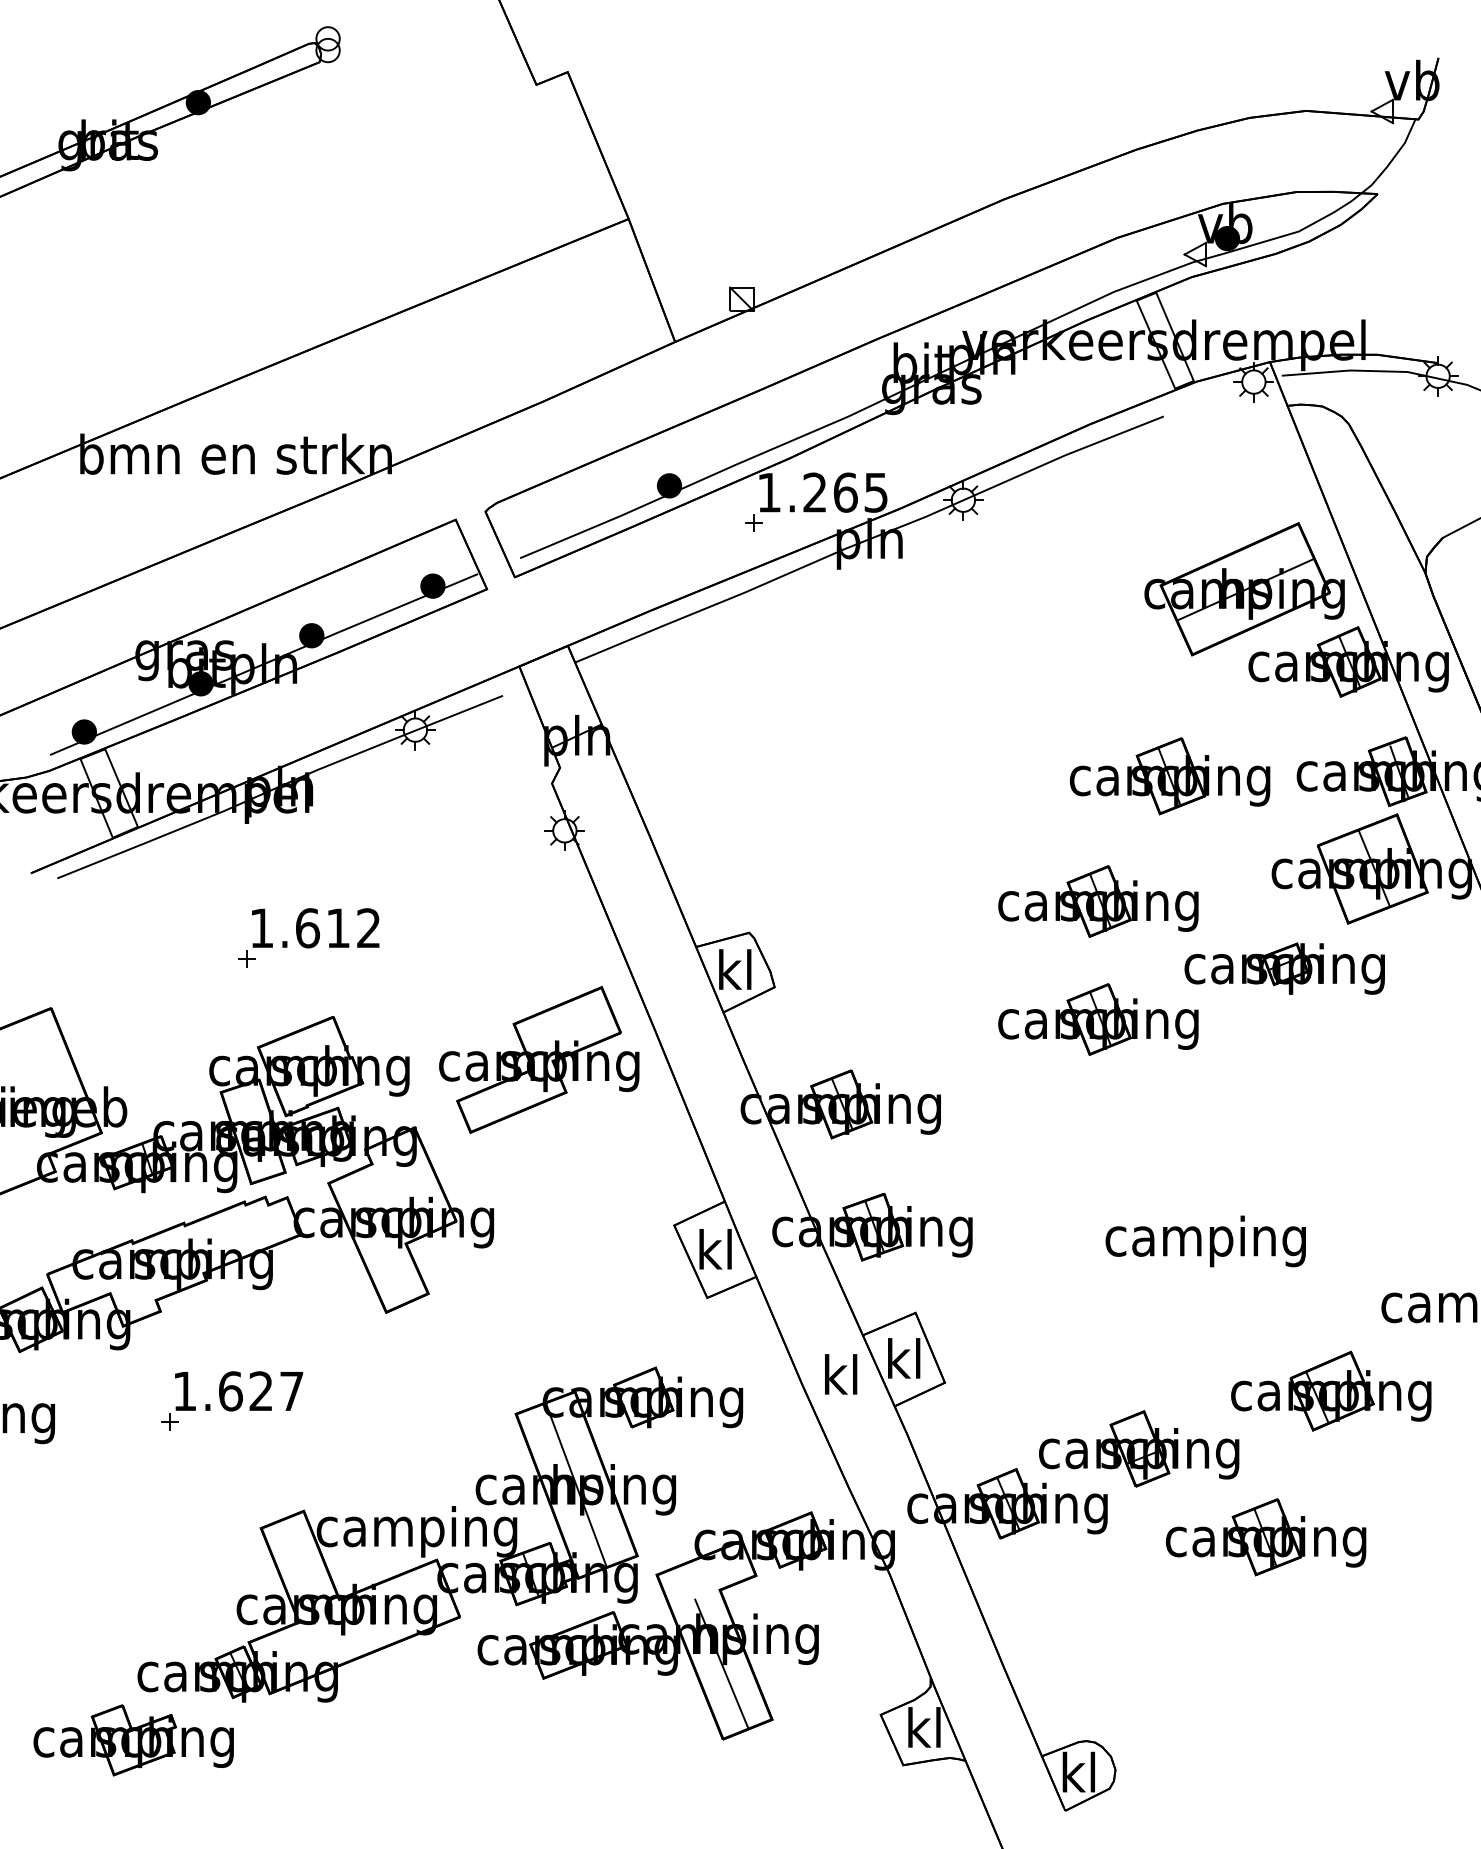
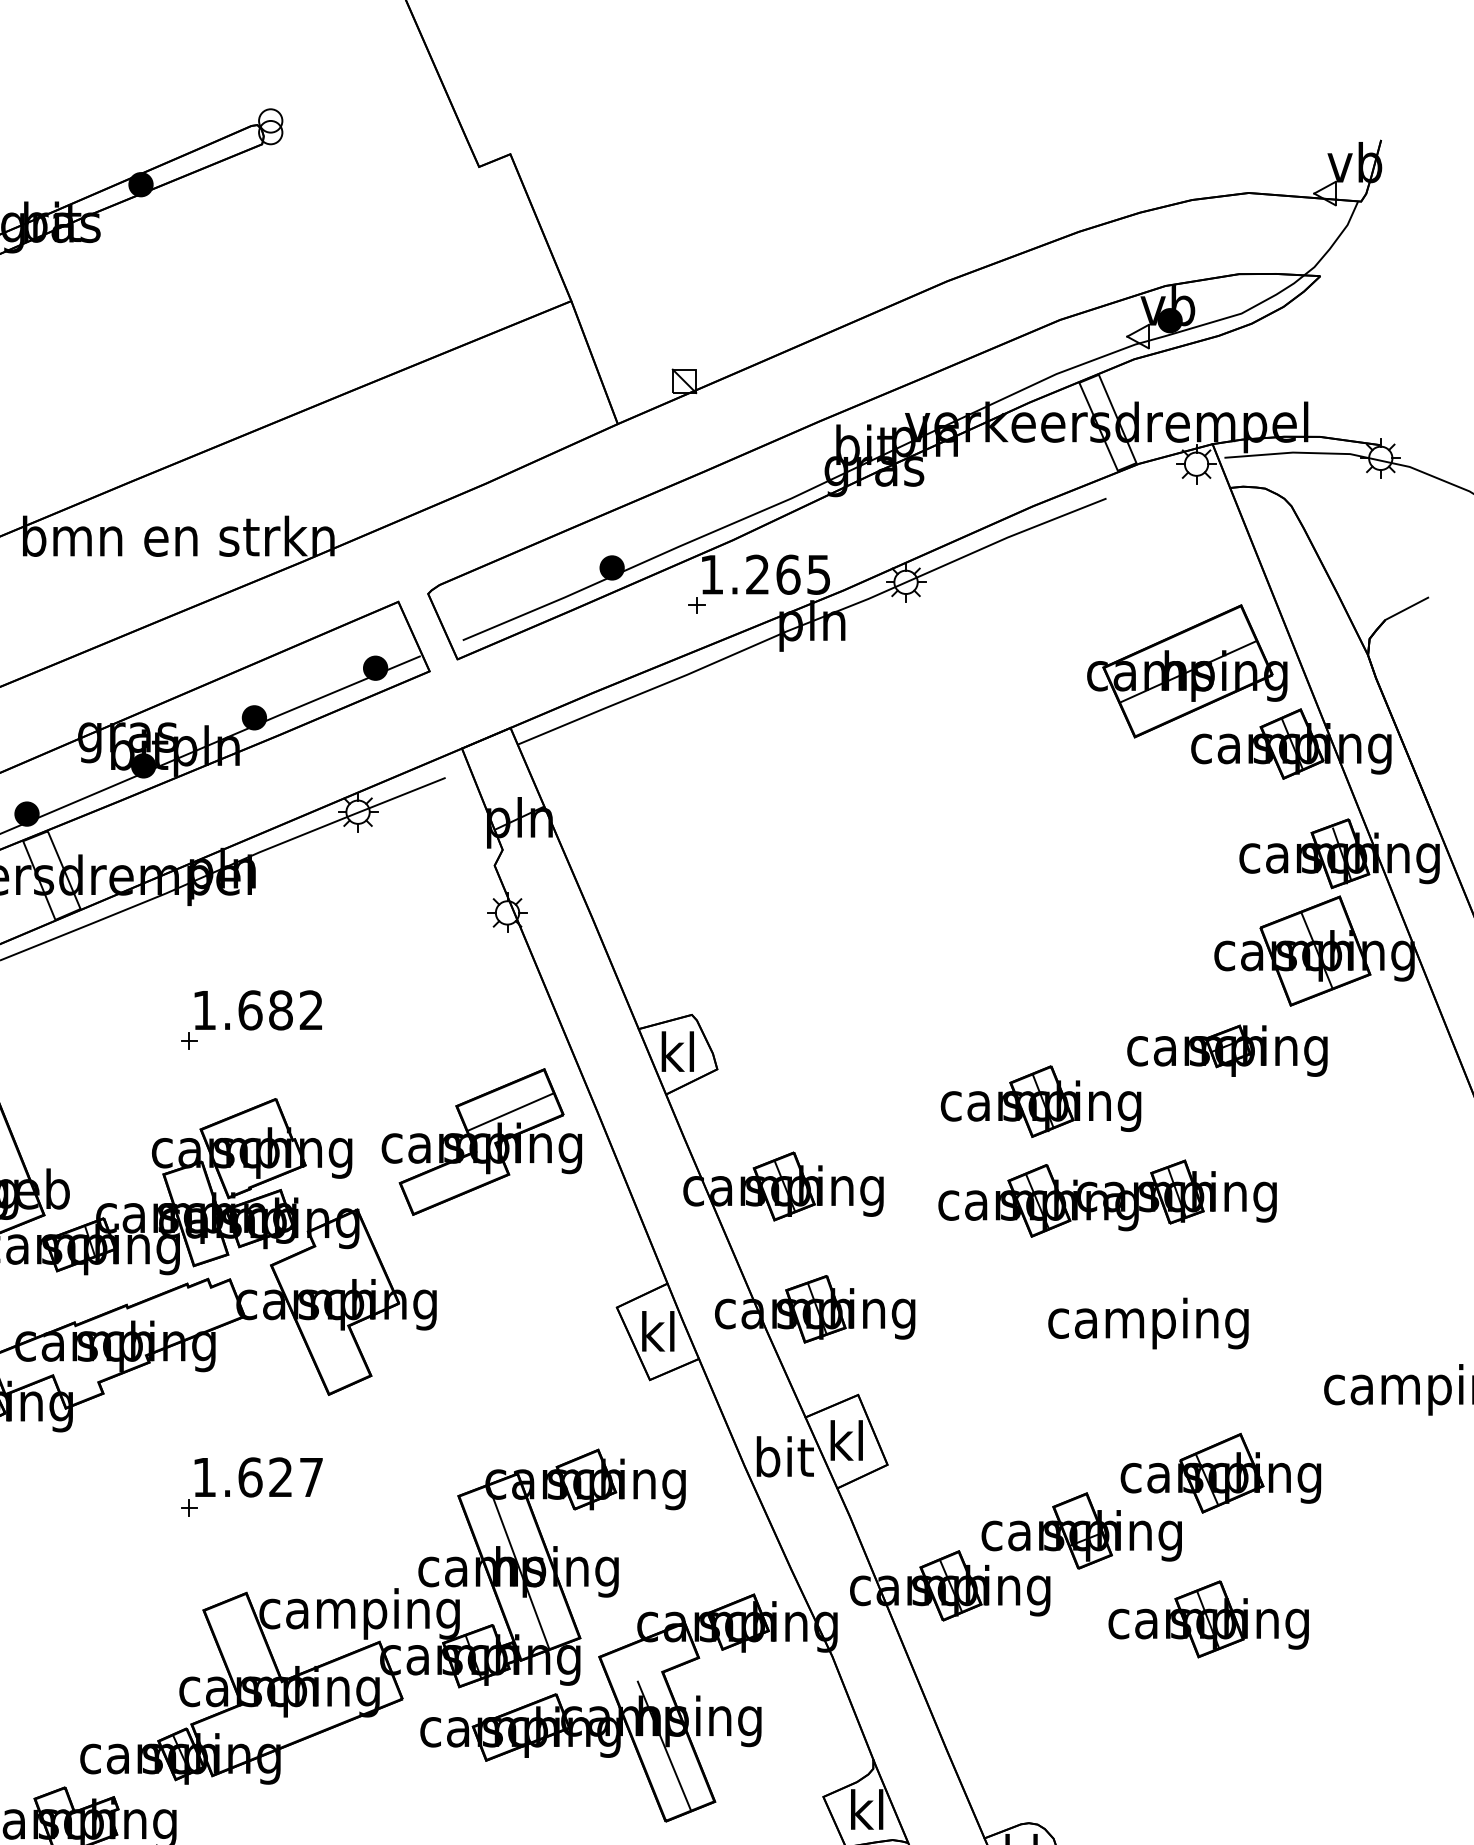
part: (1170, 776) -> (1113, 858), removed
part: (1098, 901) -> (1041, 983), removed
text: (338, 928) -> (281, 1010), 1.612 -> 1.682
line: (567, 1029) -> (510, 1111), added
part: (1164, 1116) -> (1107, 1198), added
text: (842, 1374) -> (785, 1456), kl -> bit
part: (1331, 1390) -> (1221, 1472), moved
part: (232, 1400) -> (252, 1486), moved

